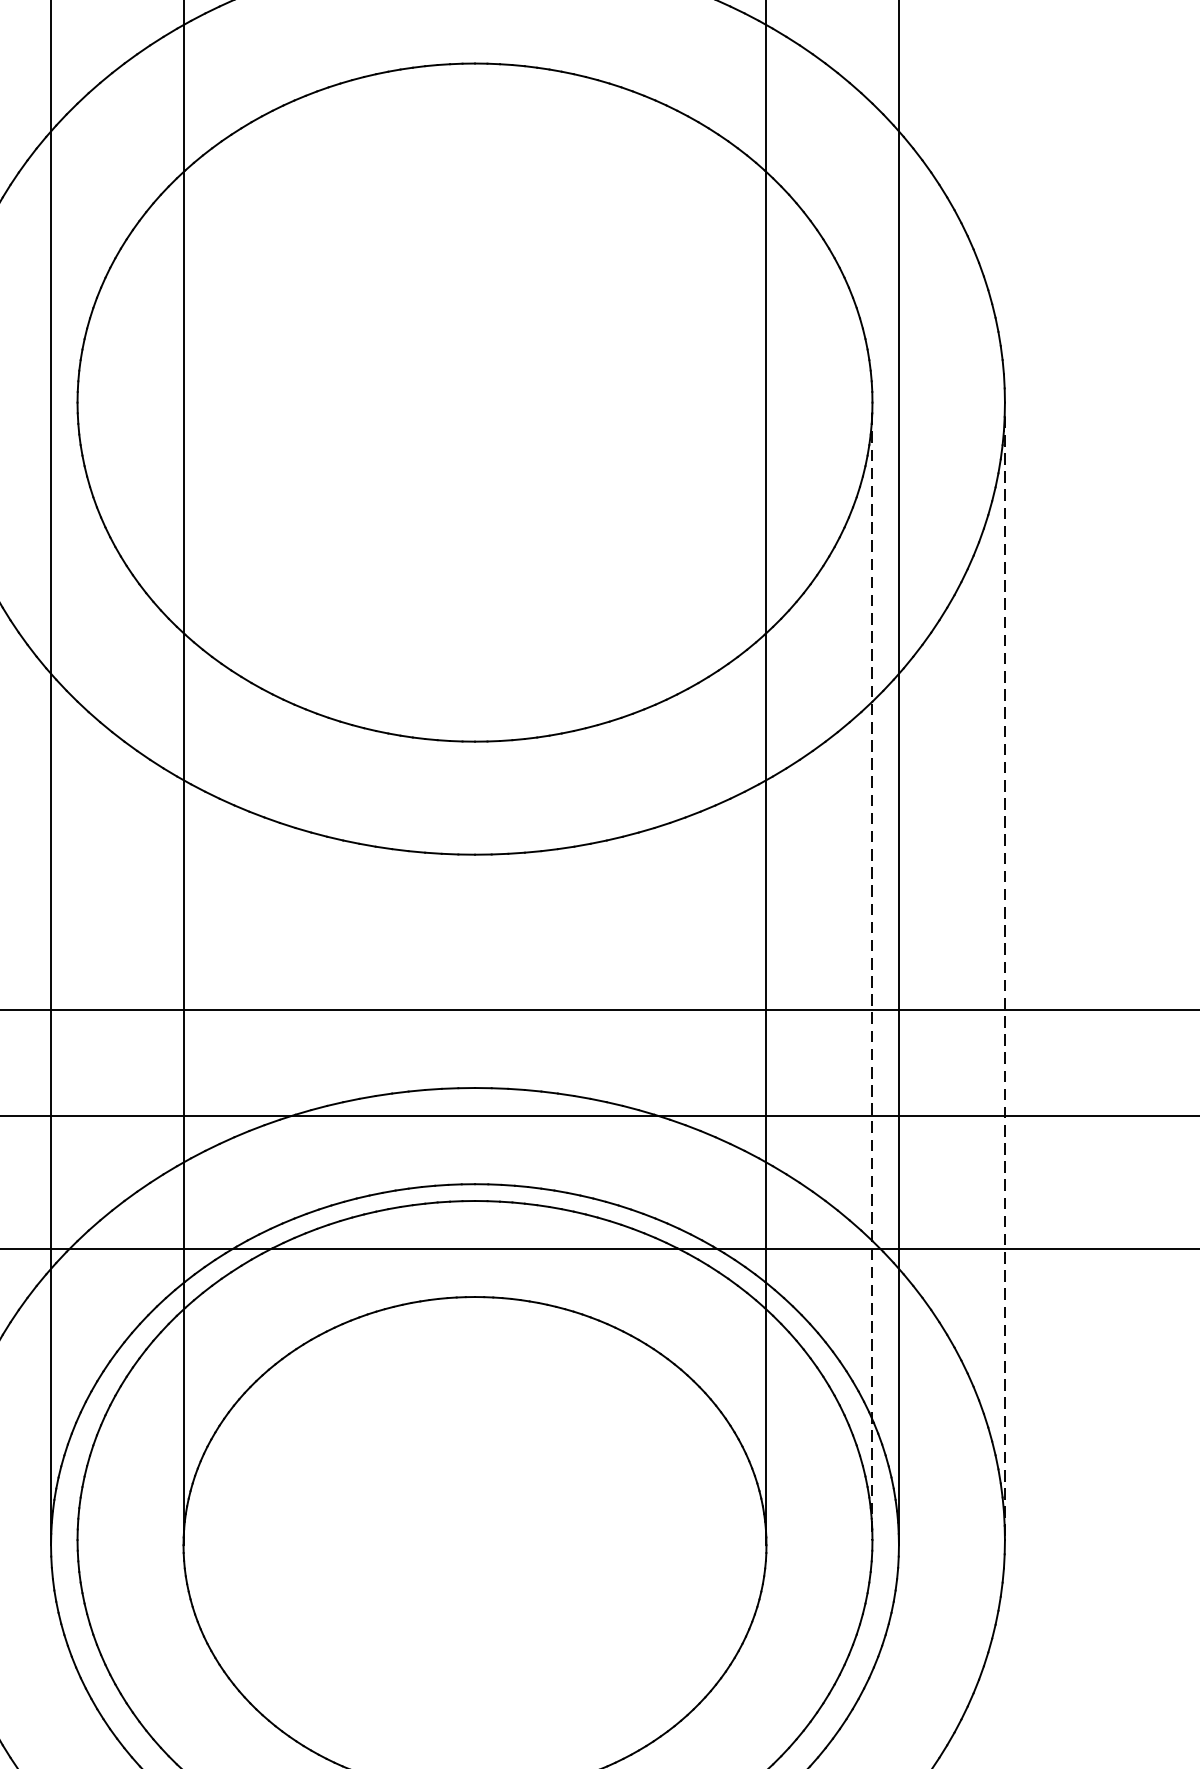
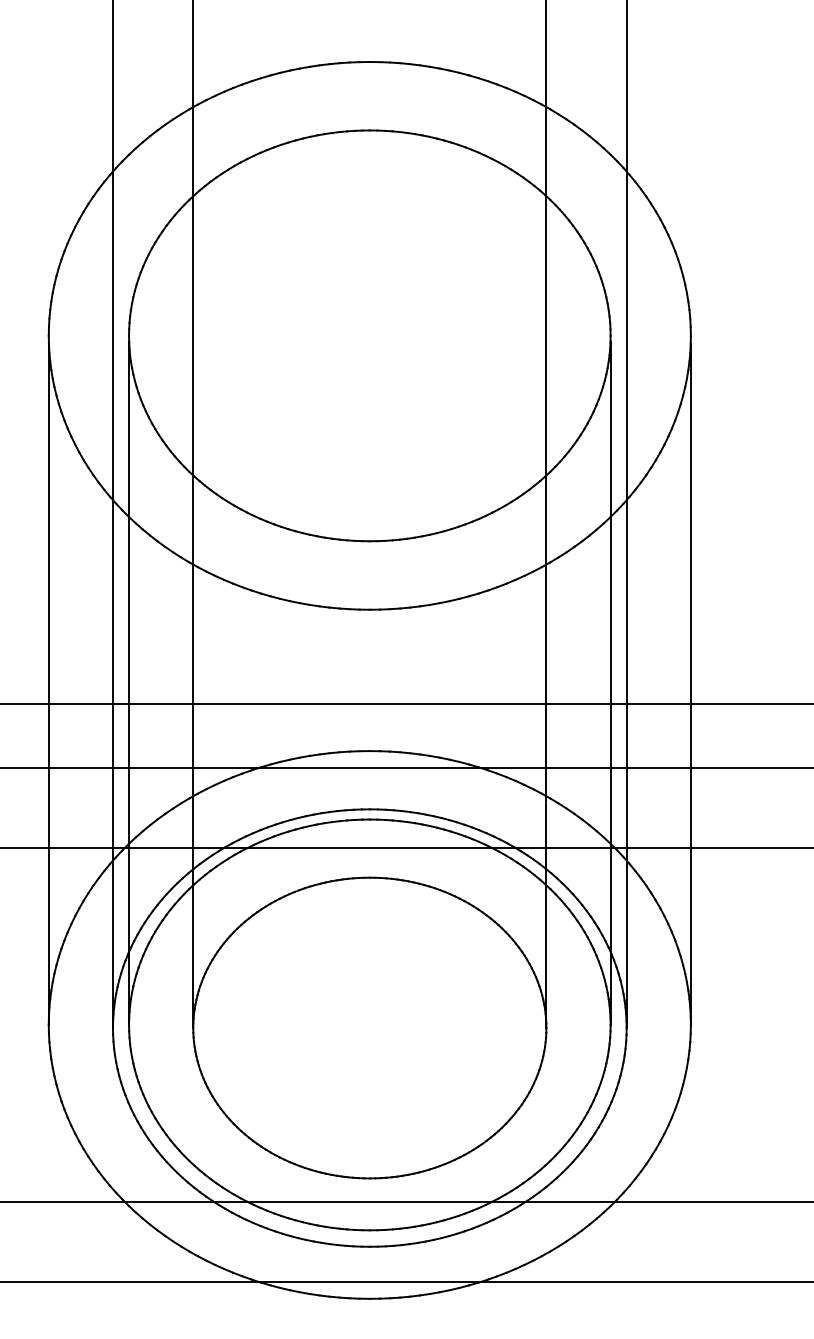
line: (78, 976) -> (129, 683), added
line: (872, 978) -> (610, 684), dashed -> solid
line: (1004, 979) -> (690, 685), dashed -> solid

